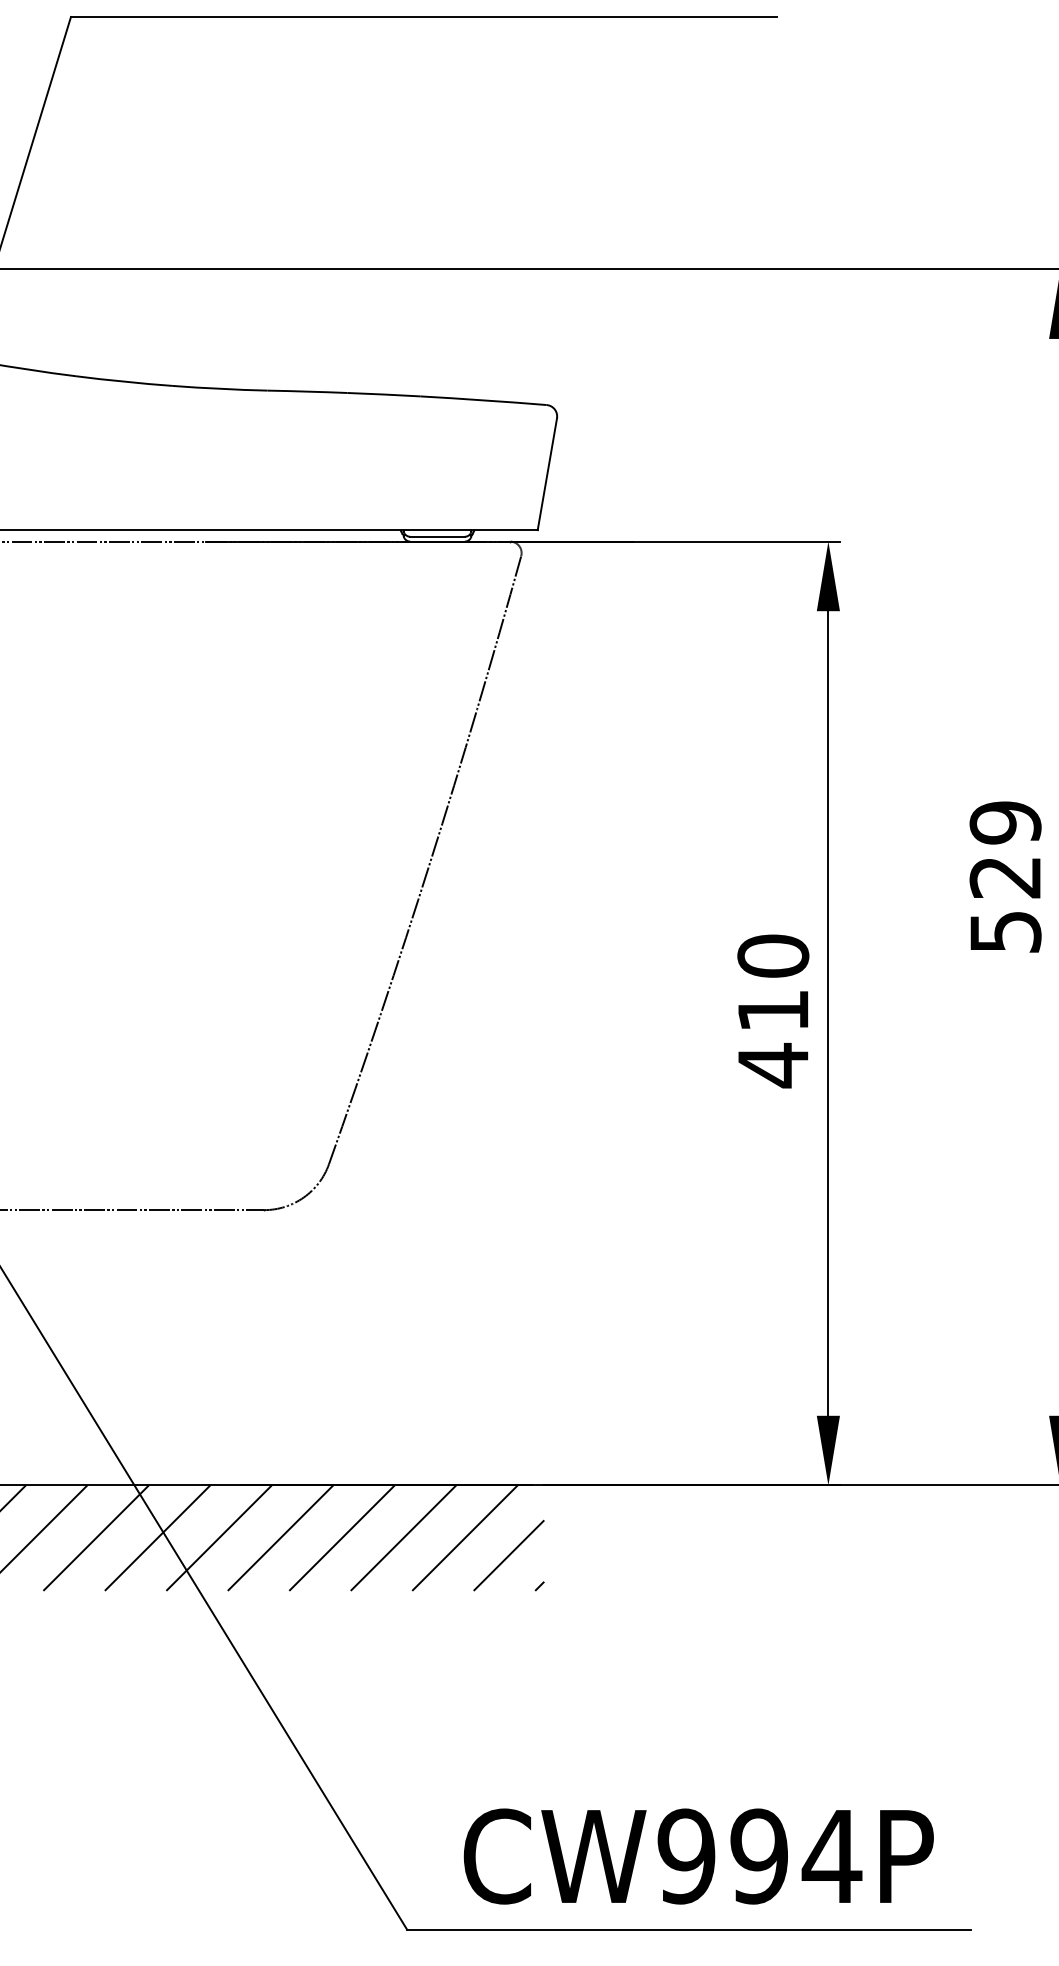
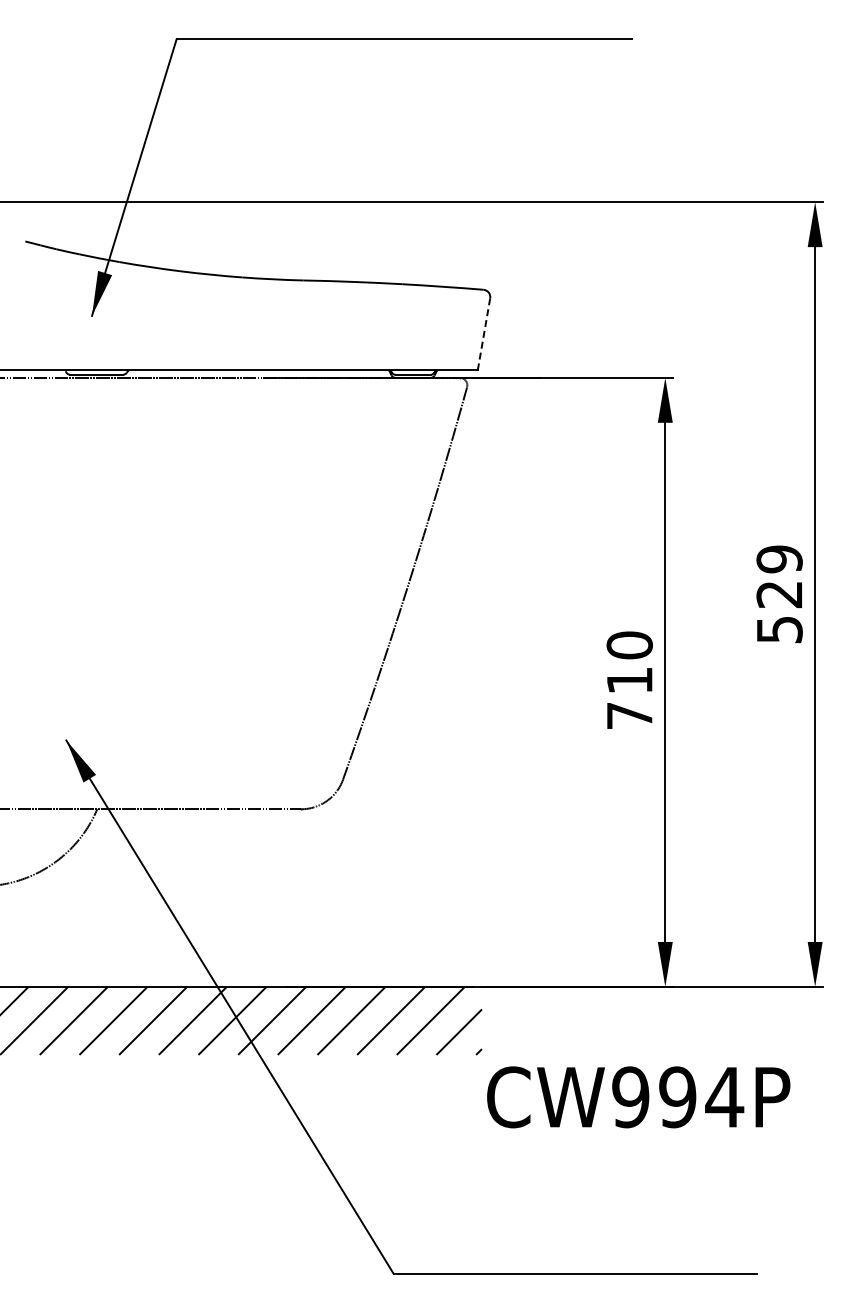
line: (546, 474) -> (483, 334), solid -> dashed
text: (772, 1064) -> (629, 715), 410 -> 710
text: (698, 1856) -> (638, 1097), moved

